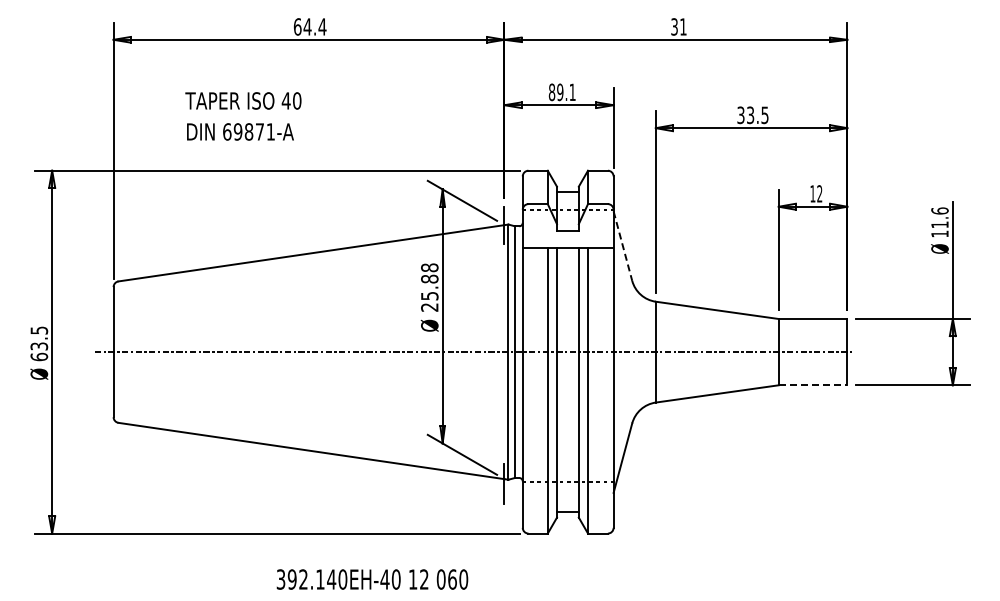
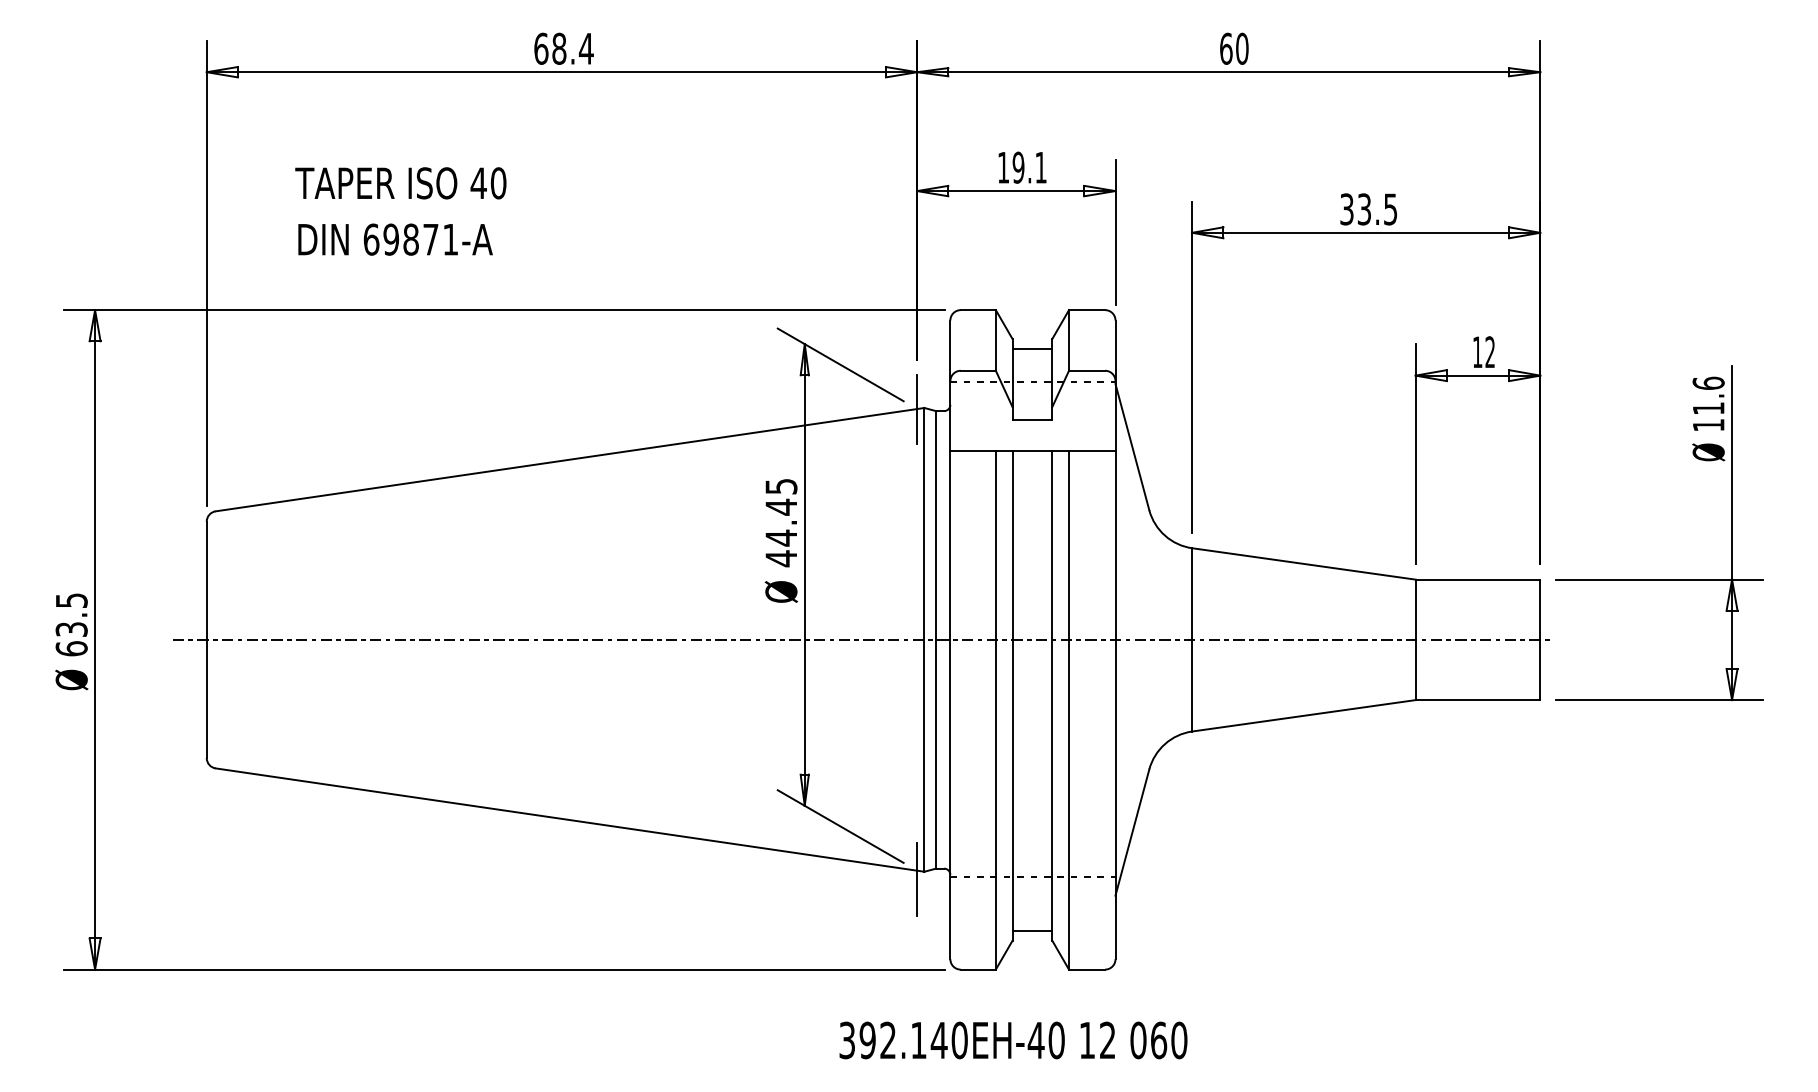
text: (307, 26) -> (559, 48), 64.4 -> 68.4
text: (678, 26) -> (1233, 48), 31 -> 60
text: (551, 92) -> (1002, 167), 89.1 -> 19.1
text: (243, 116) -> (401, 211), moved
line: (622, 246) -> (1131, 447), dashed -> solid
text: (429, 287) -> (780, 522), 25.88 -> 44.45
line: (813, 385) -> (1478, 700), dashed -> solid
text: (372, 579) -> (1013, 1040), moved

